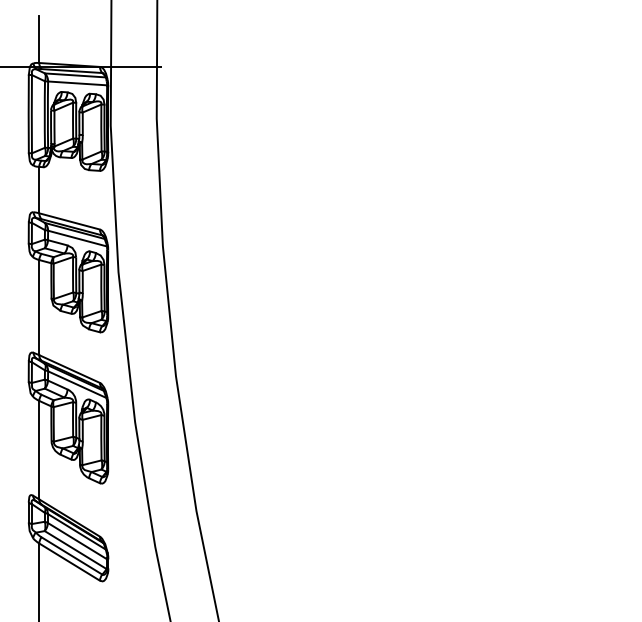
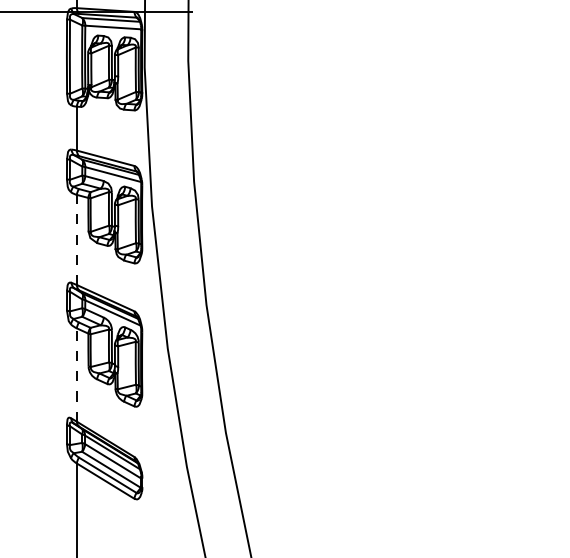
line: (39, 307) -> (77, 239), solid -> dashed
line: (39, 449) -> (77, 374), solid -> dashed

